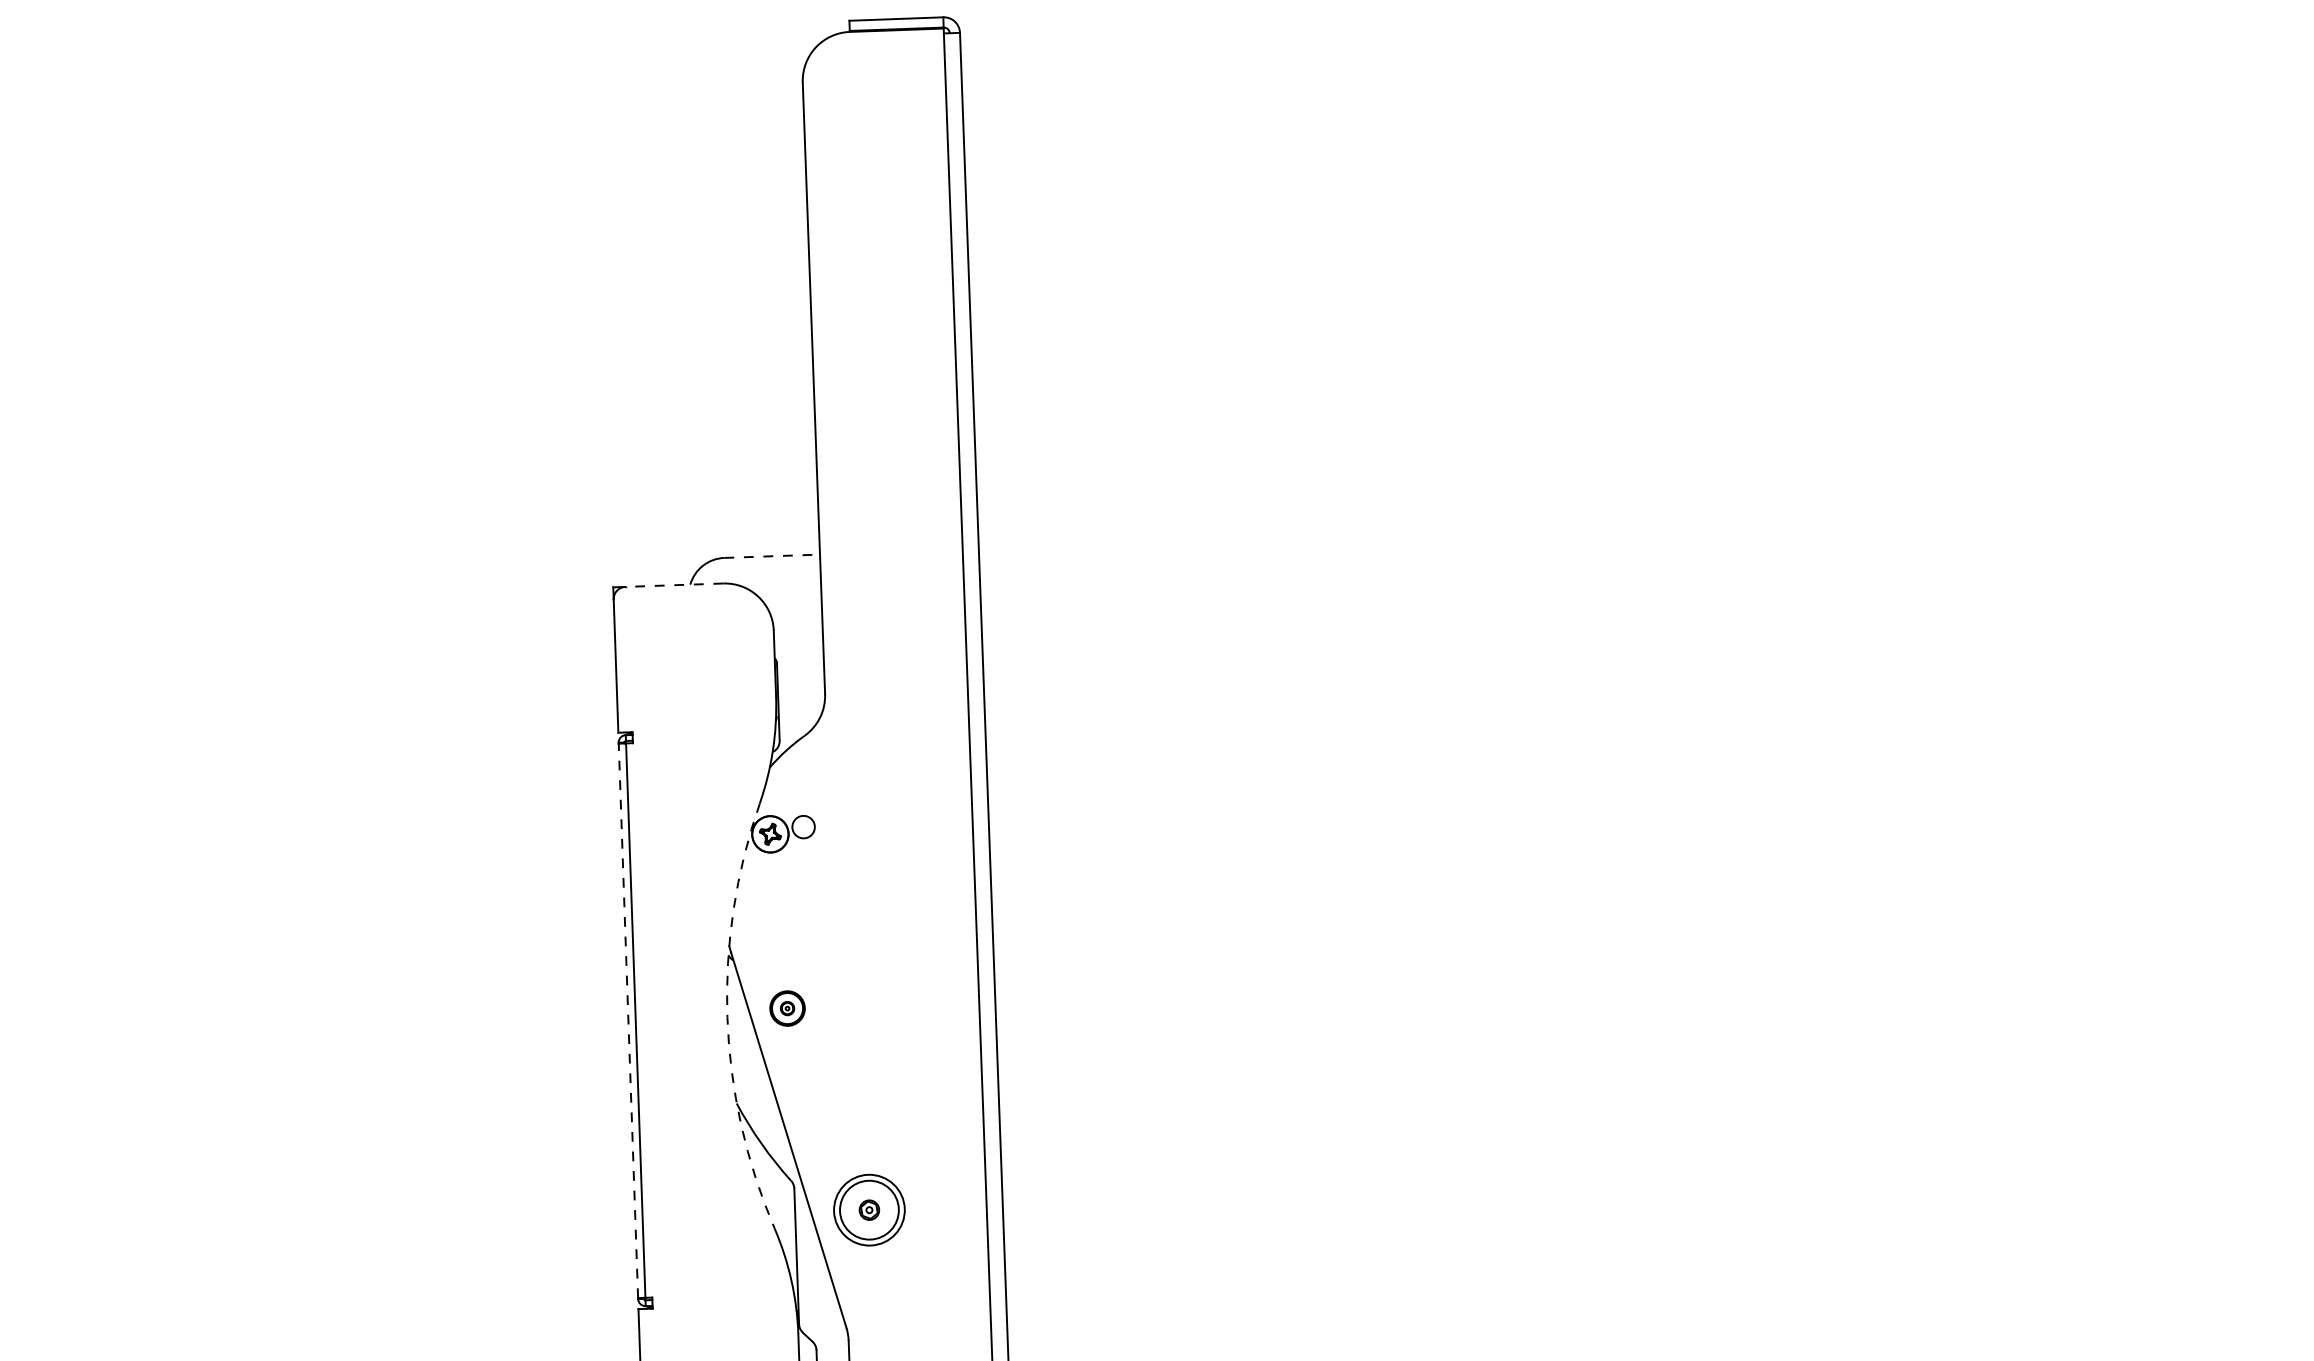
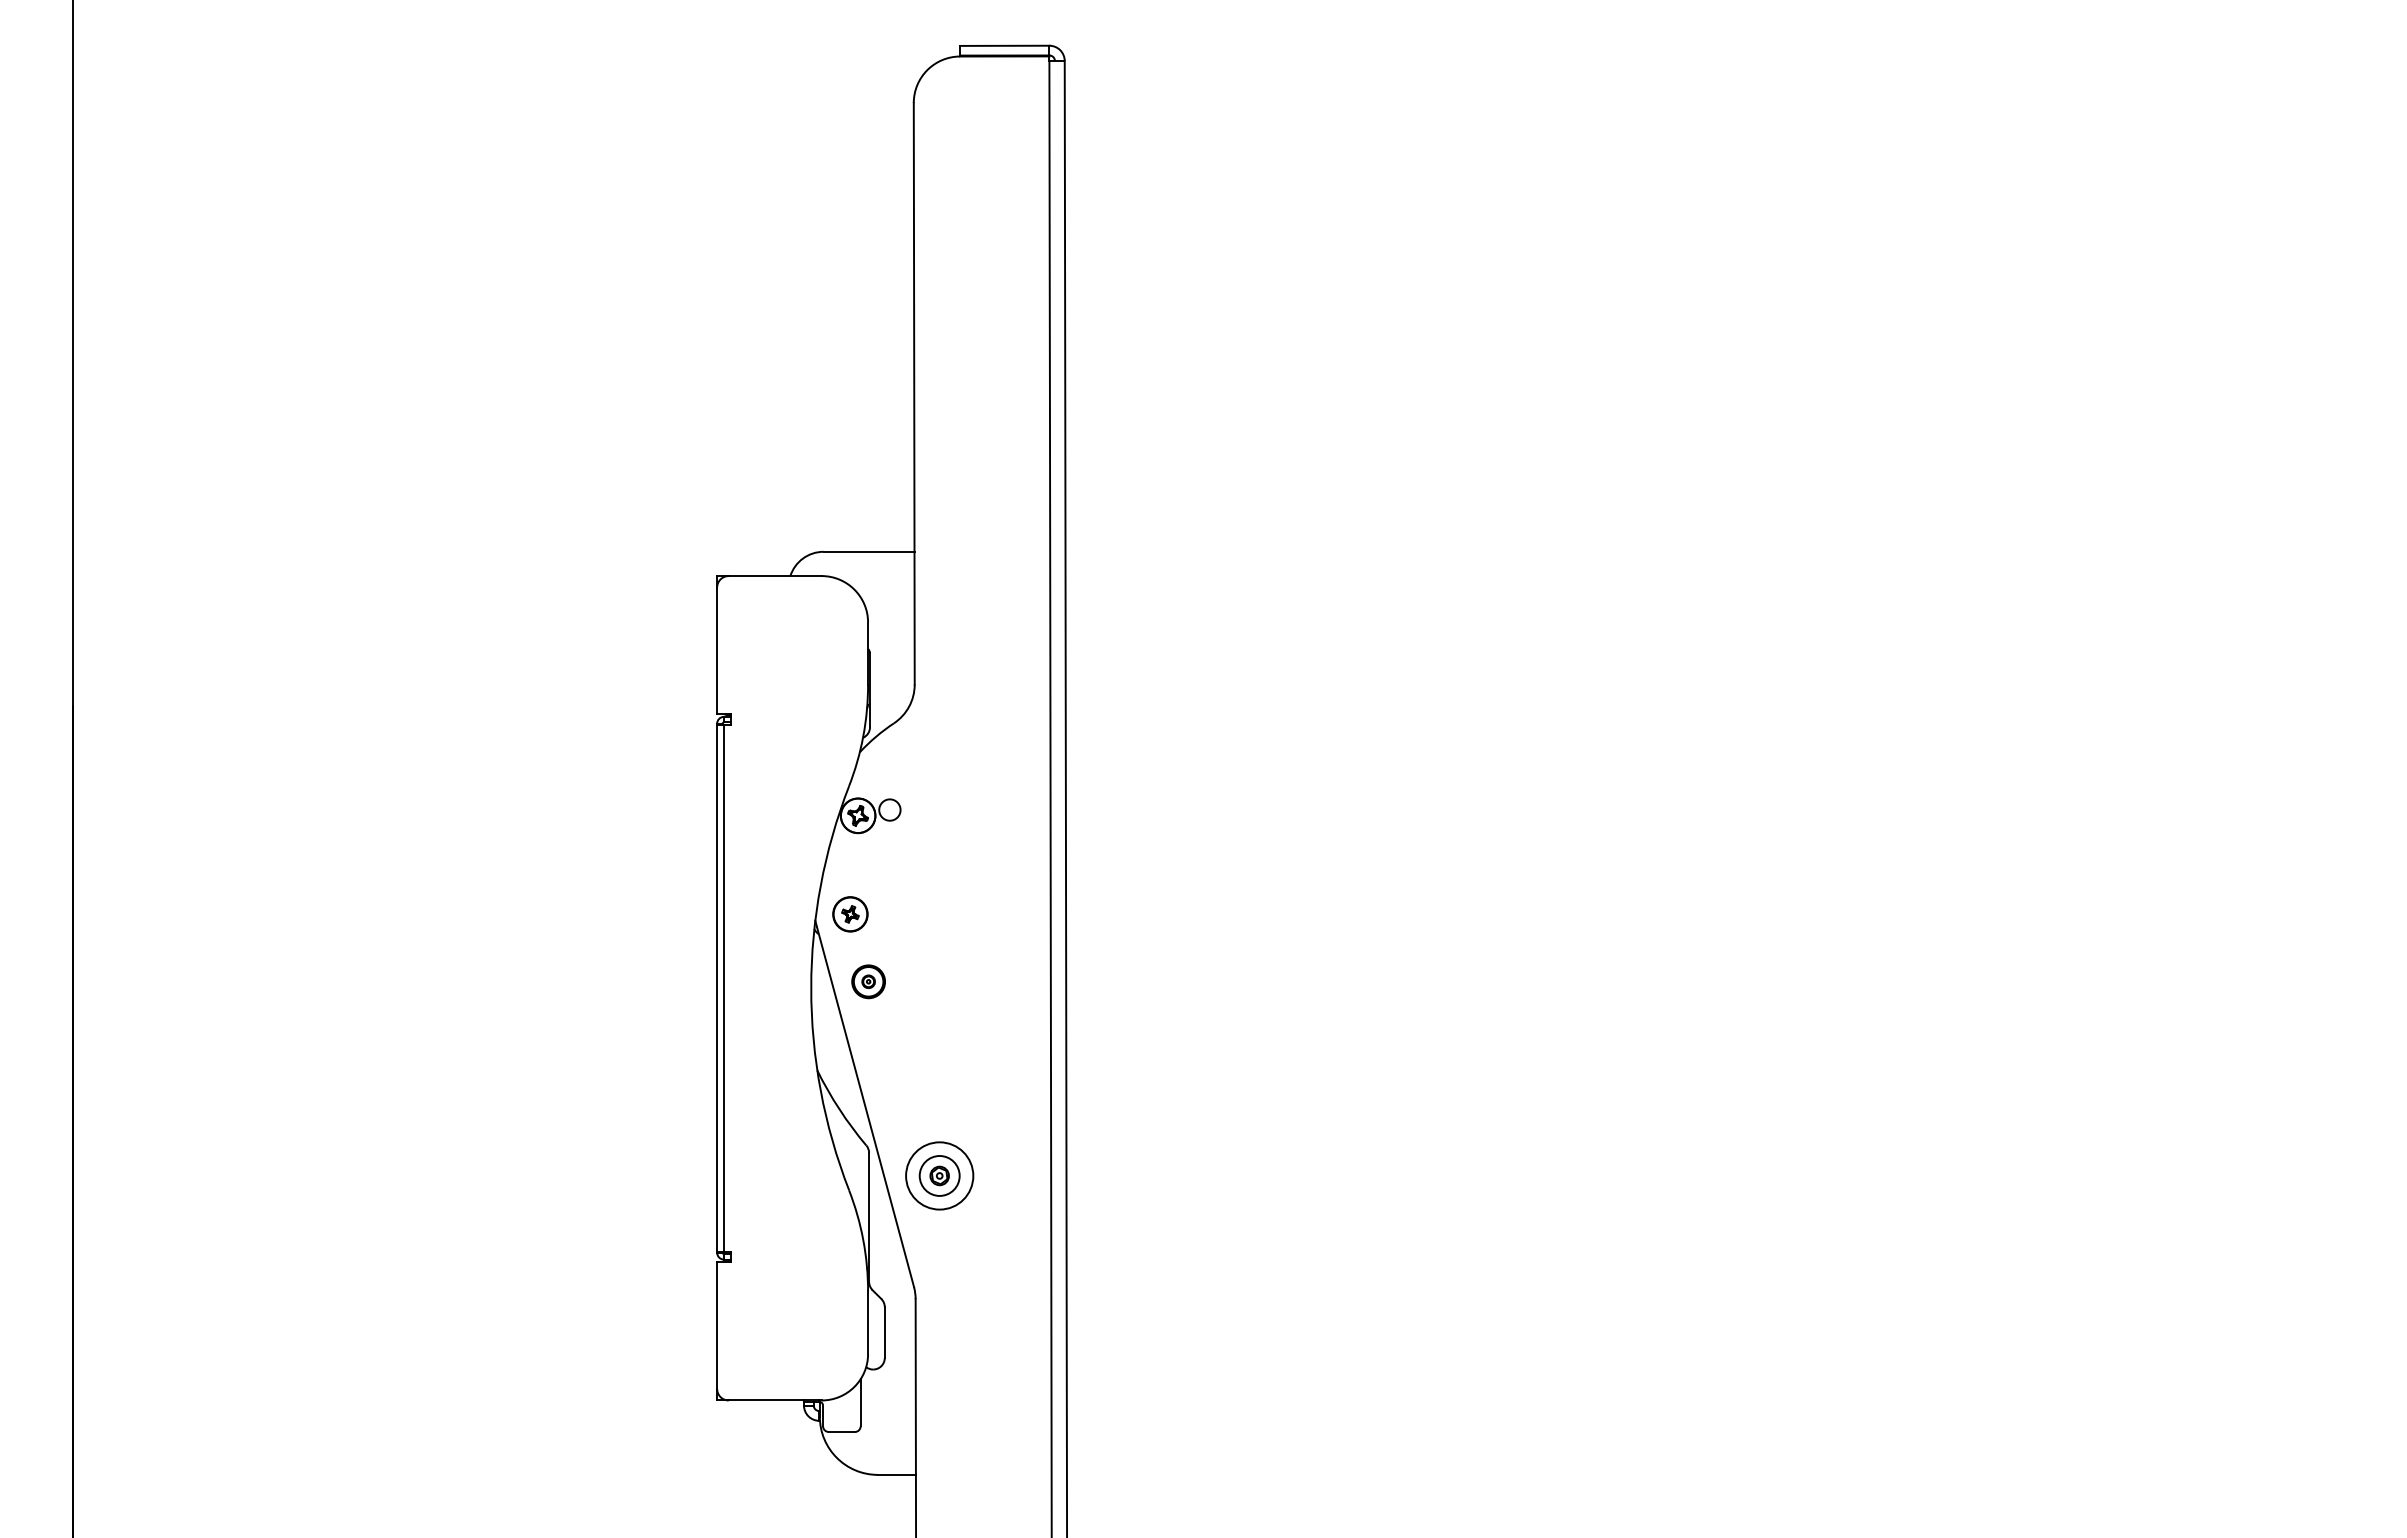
line: (772, 555) -> (869, 551), dashed -> solid
line: (673, 585) -> (774, 576), dashed -> solid
part: (766, 938) -> (850, 914), added
arc: (727, 1017) -> (811, 988), dashed -> solid
line: (628, 1021) -> (717, 988), dashed -> solid
circle: (869, 1209) -> (939, 1175), size x0.71

